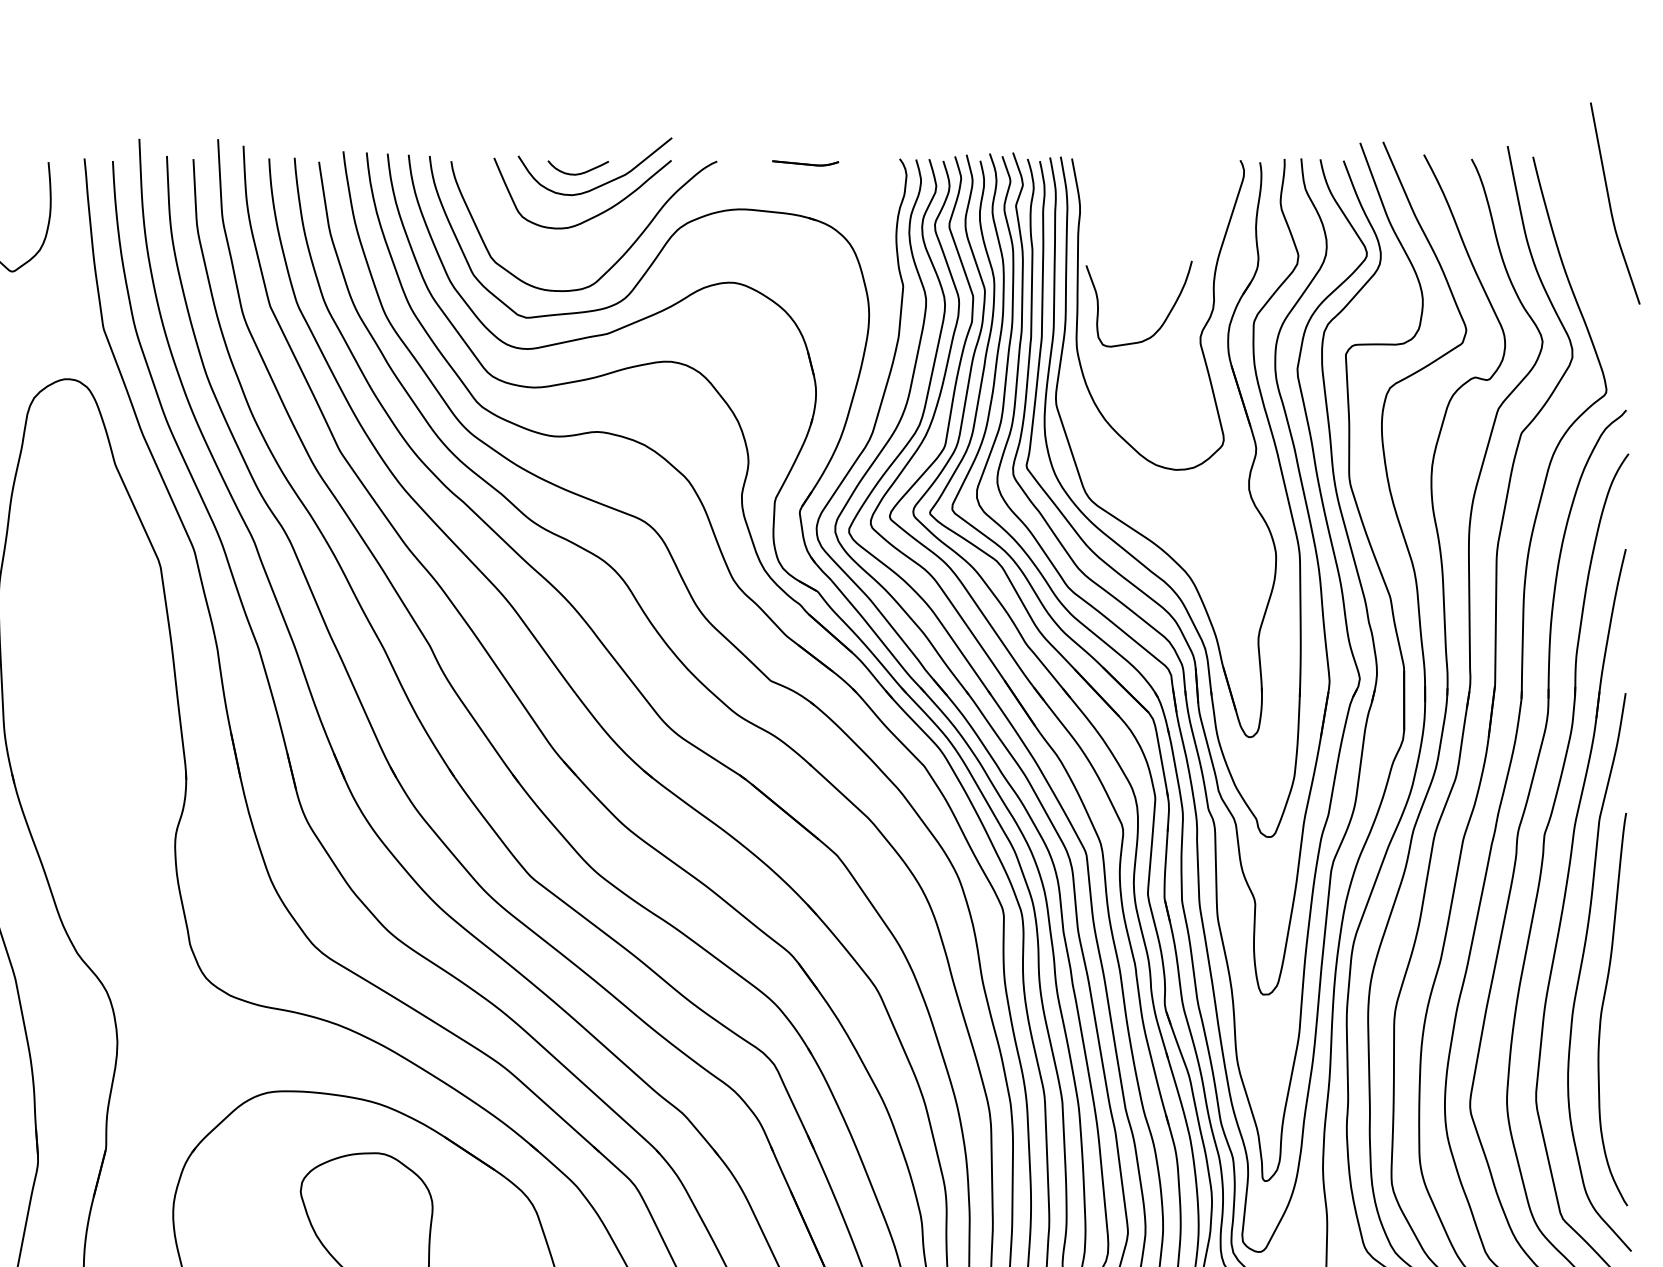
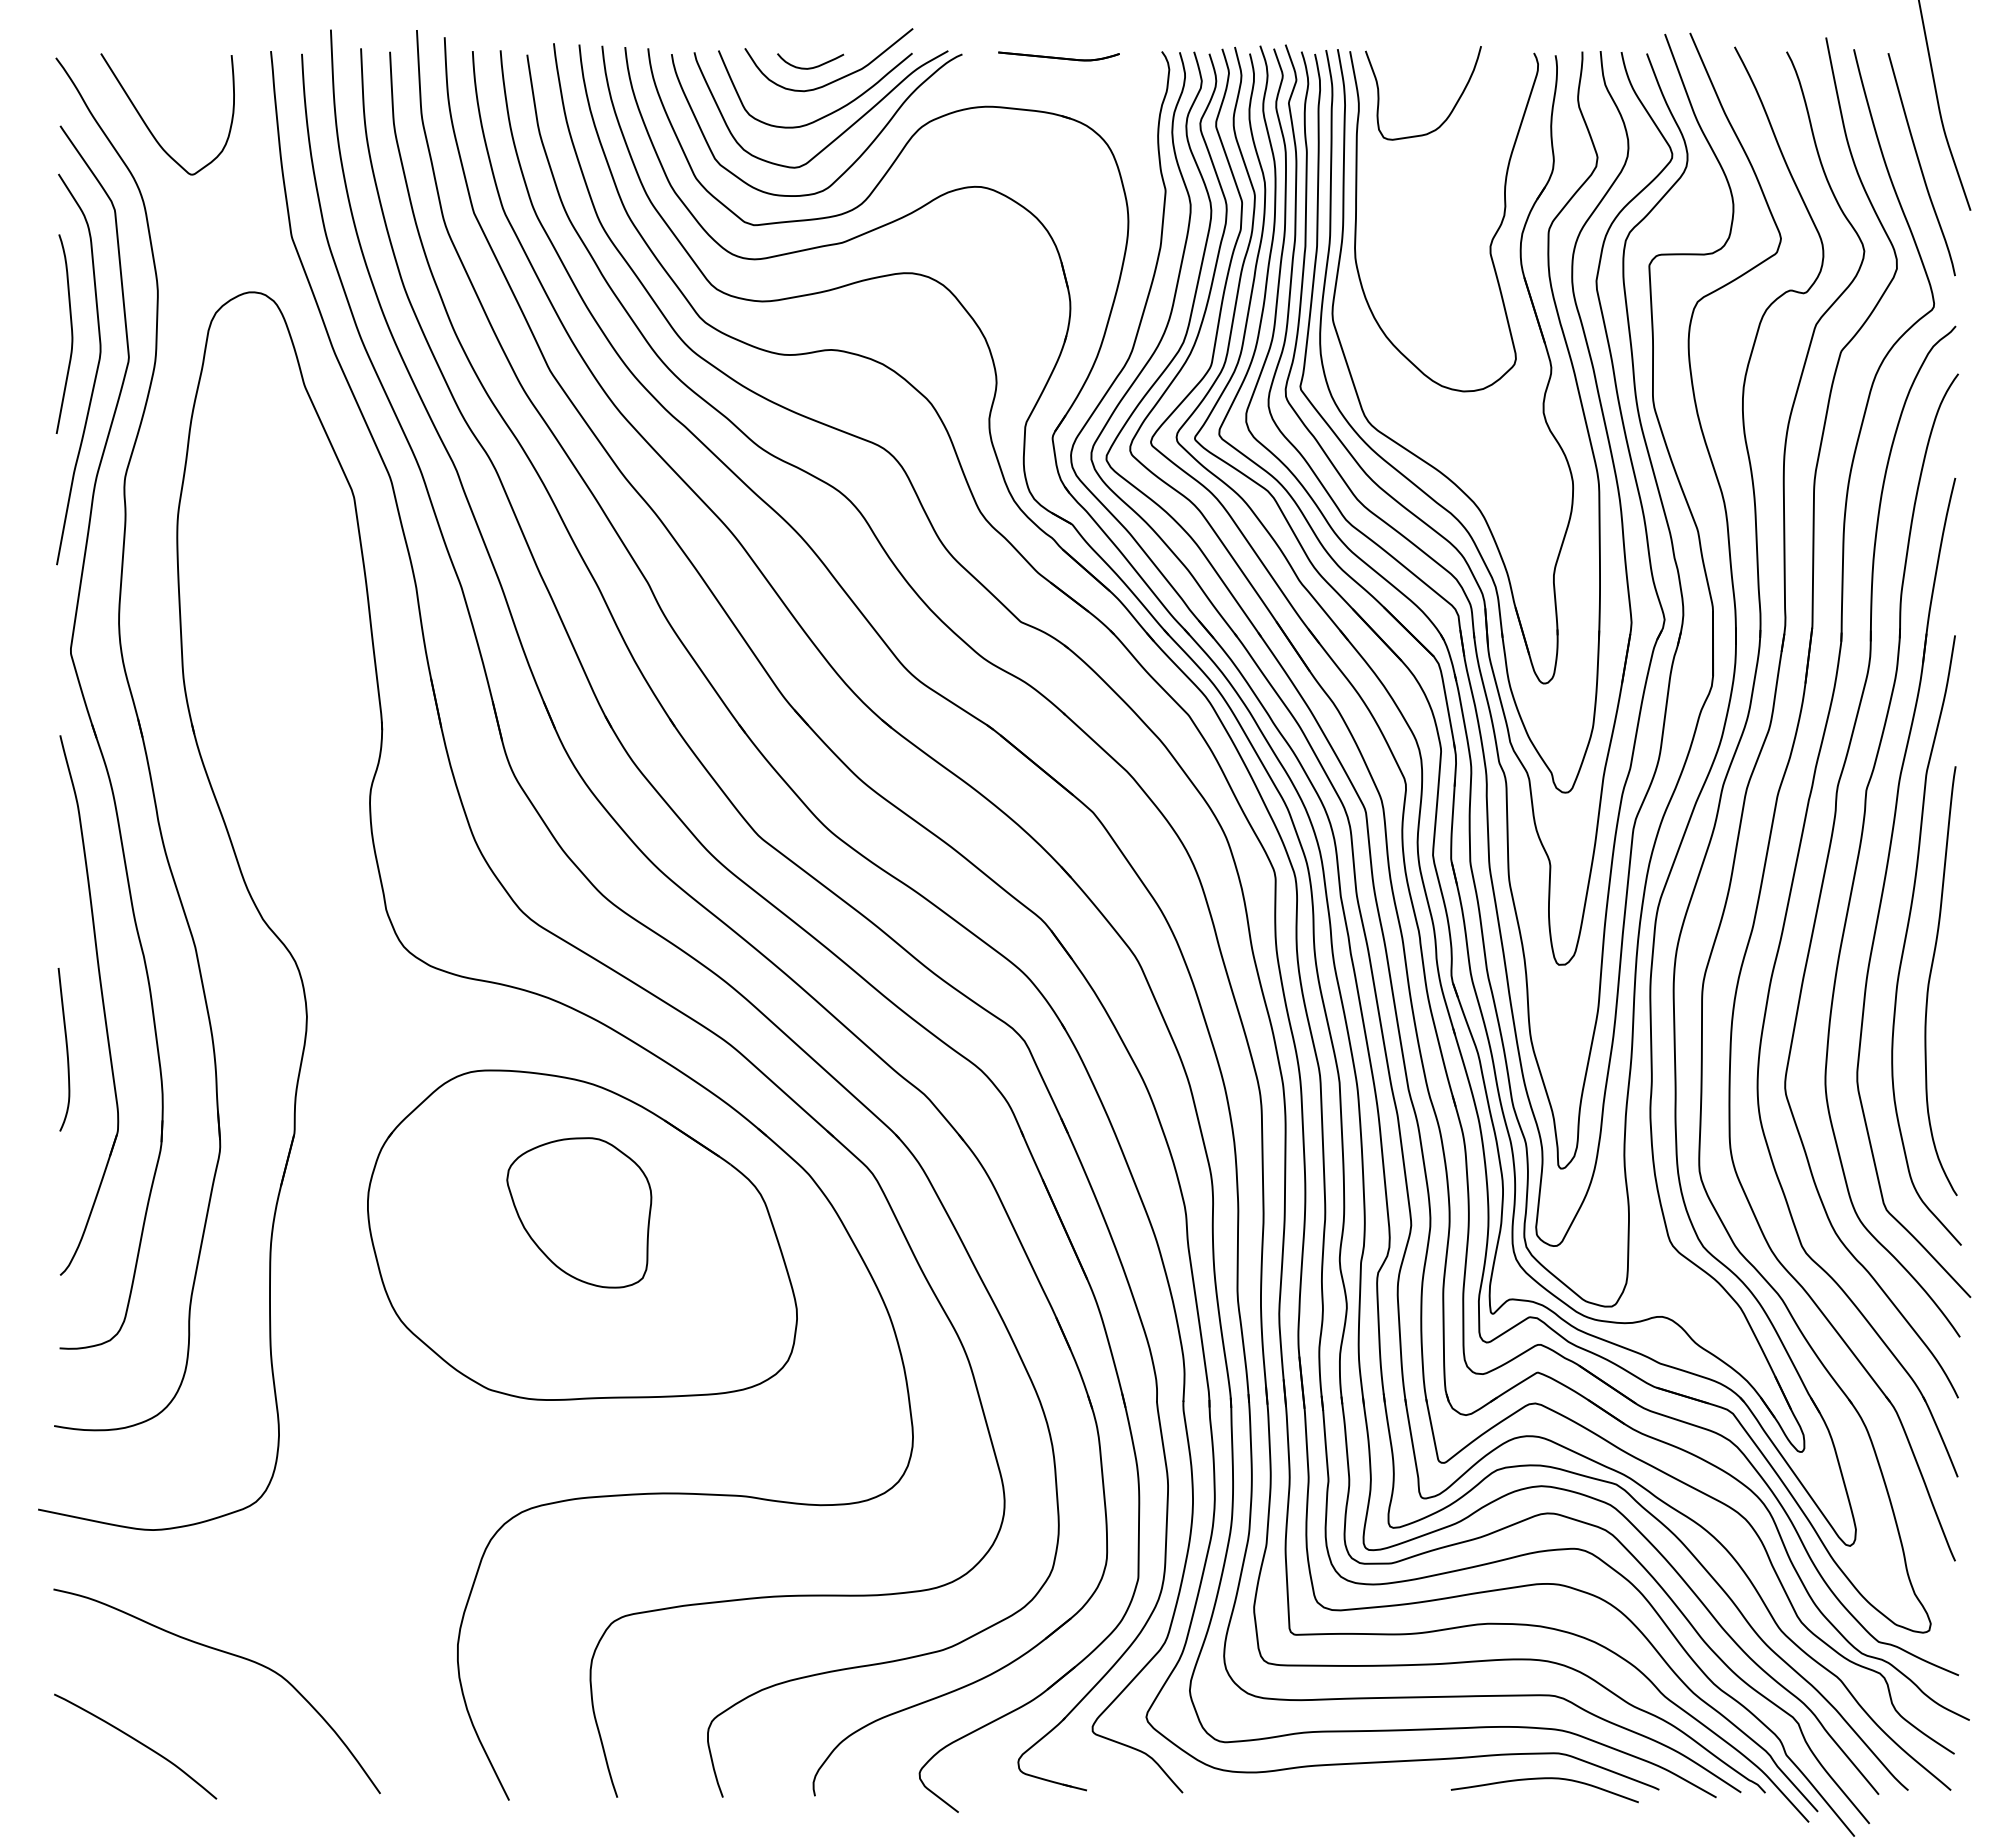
part: (805, 163) -> (1058, 56), size x1.67
curve: (603, 235) -> (838, 135), added
curve: (1594, 262) -> (1920, 164), added
curve: (1163, 320) -> (1450, 111), moved

